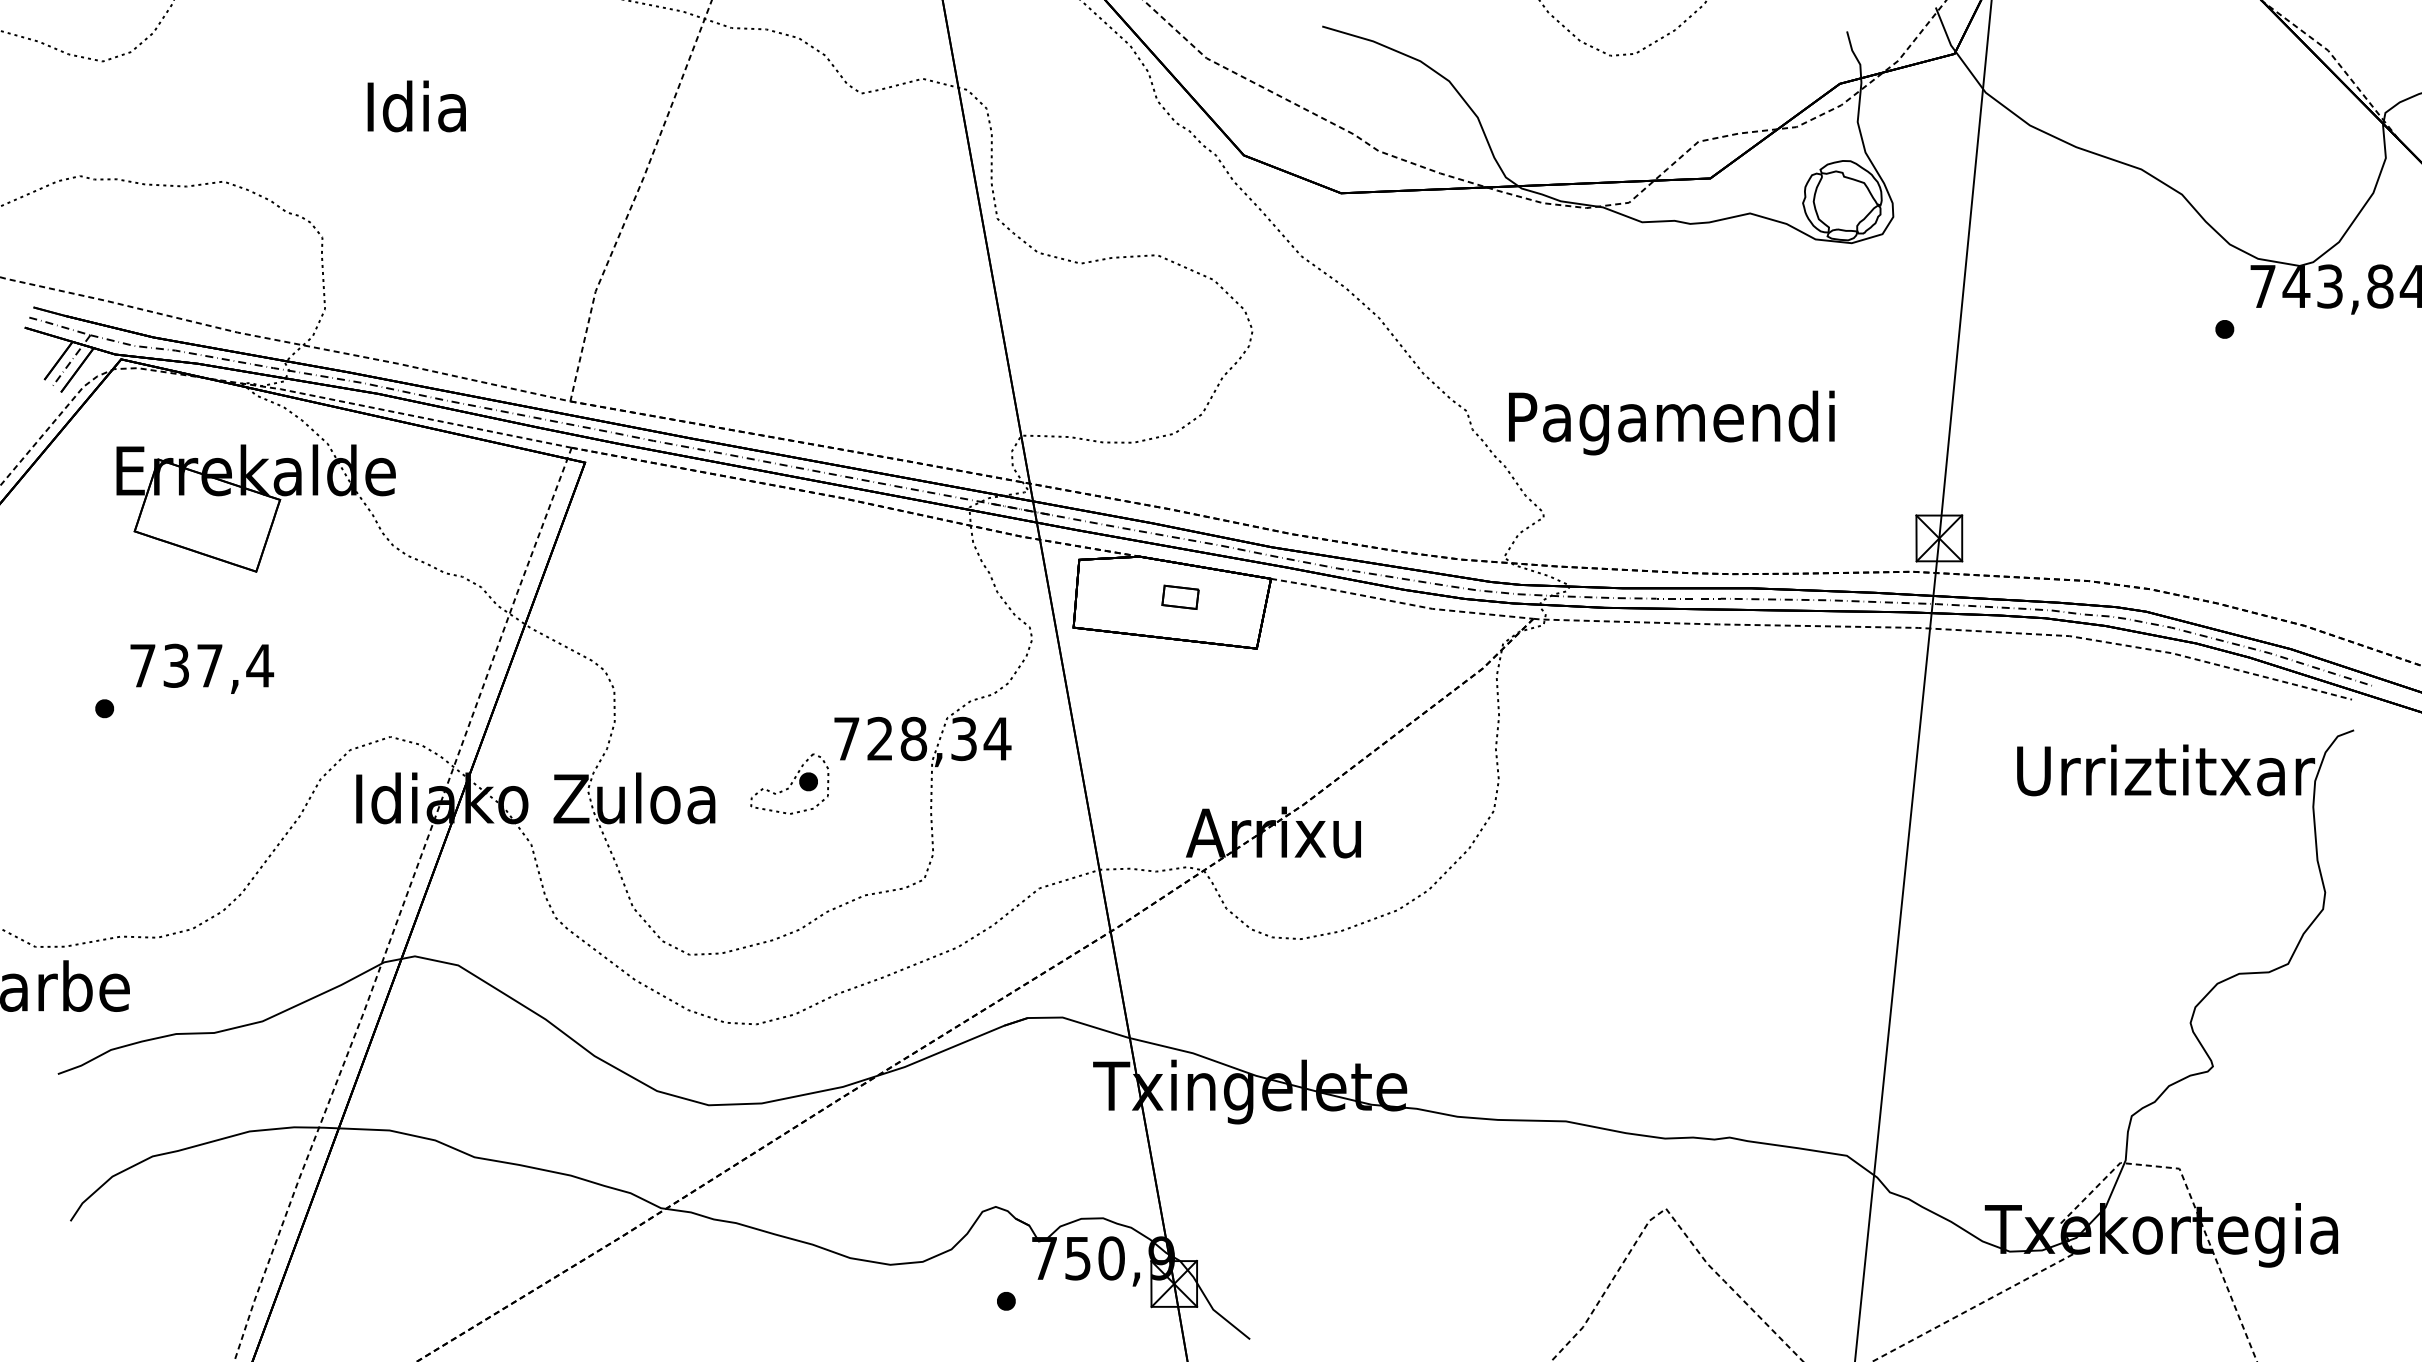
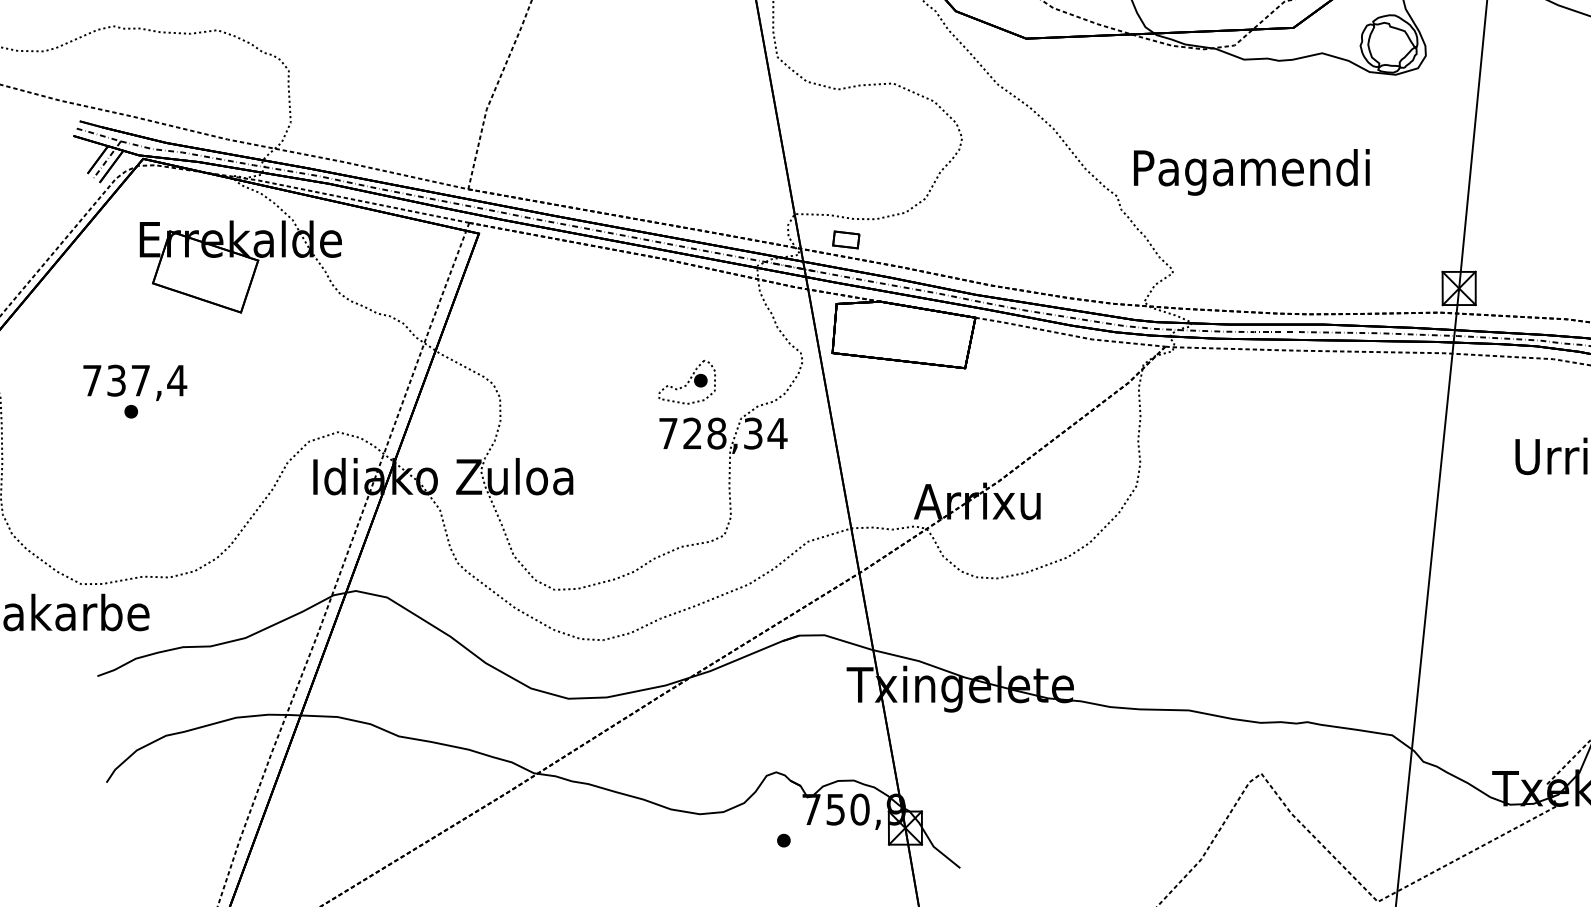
text: (1671, 422) -> (1251, 171), moved
part: (1180, 596) -> (846, 239), moved
text: (202, 668) -> (135, 382), moved
part: (789, 783) -> (687, 381), moved

